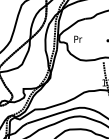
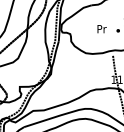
text: (78, 38) -> (102, 28), moved

